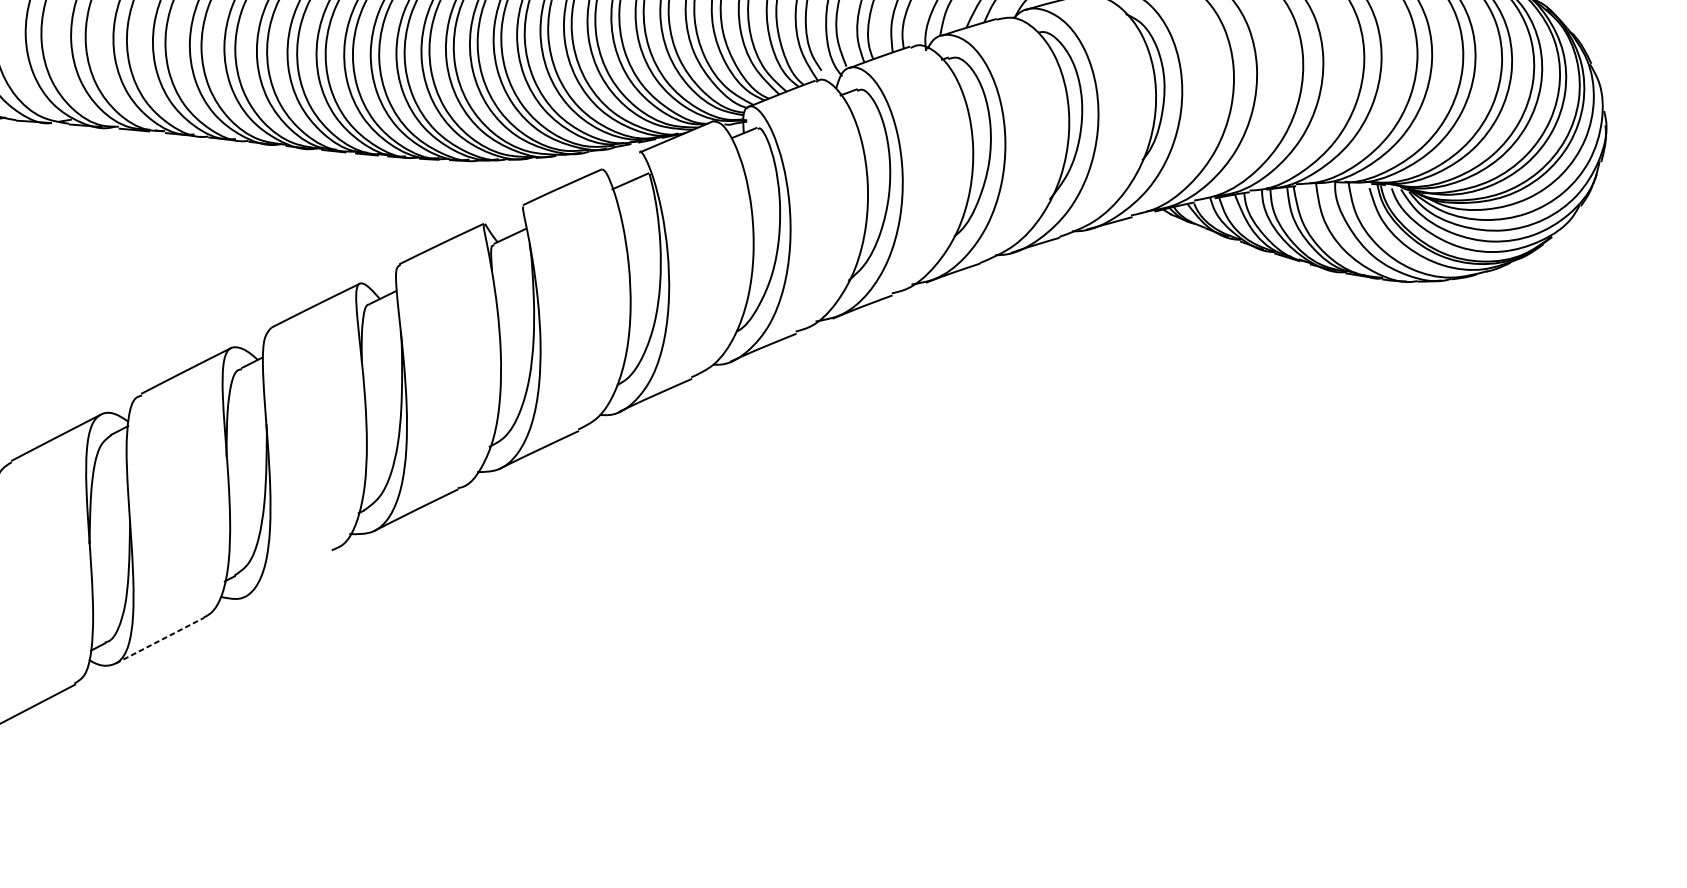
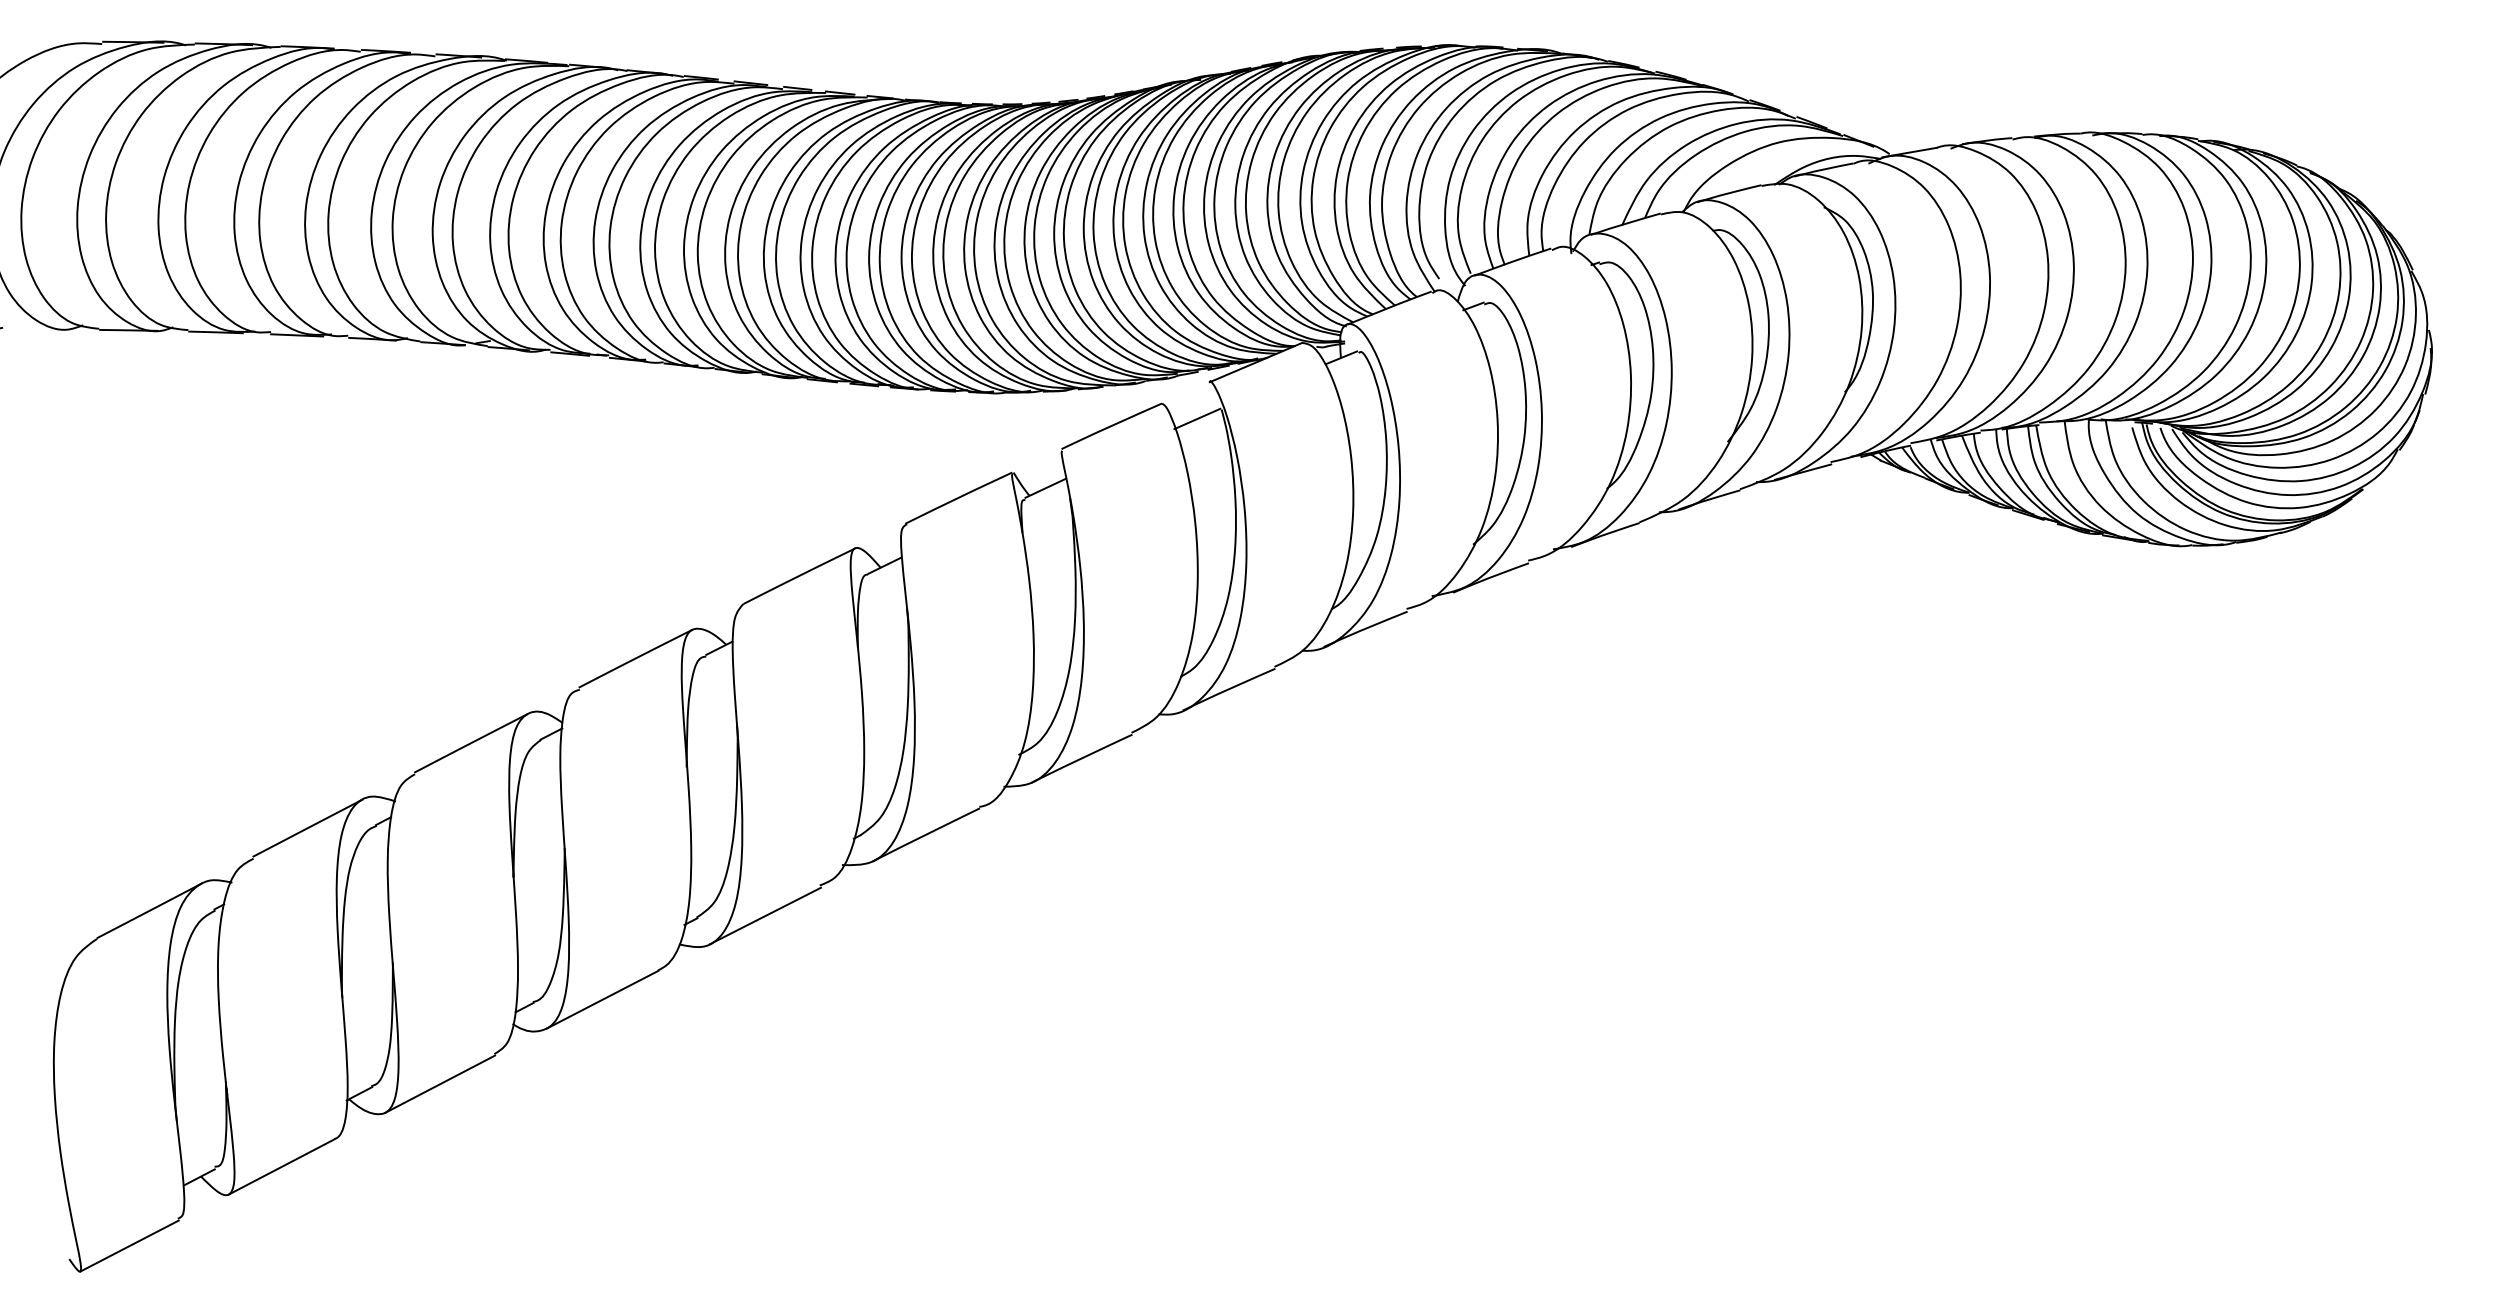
line: (288, 573) -> (764, 915), added
line: (159, 640) -> (602, 999), dashed -> solid

